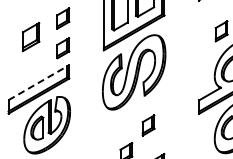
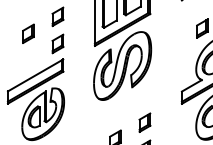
part: (30, 37) -> (27, 34), size x0.71
line: (38, 82) -> (35, 75), dashed -> solid
part: (148, 125) -> (144, 122), moved

